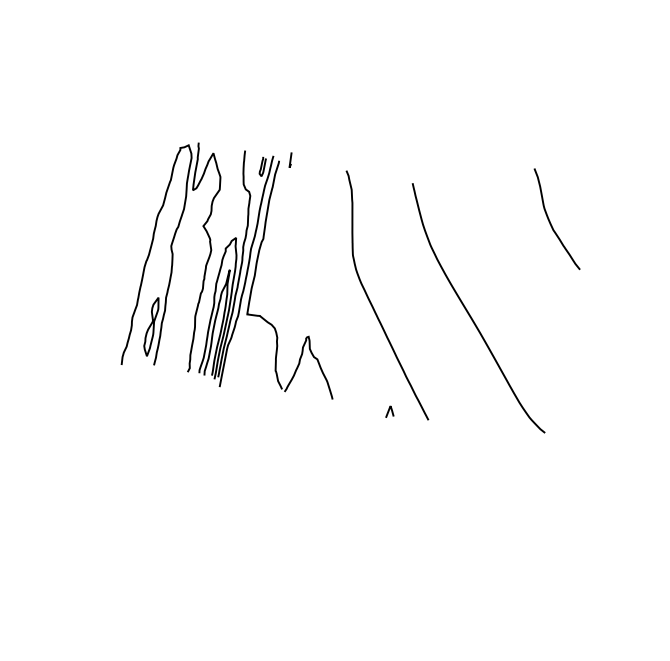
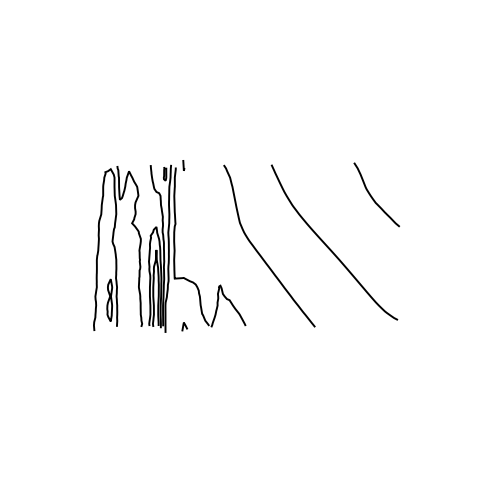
curve: (550, 220) -> (372, 196), moved
curve: (390, 411) -> (184, 326), moved

